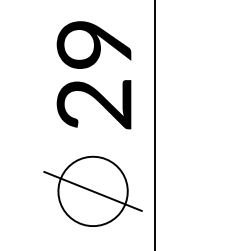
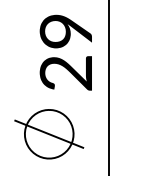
part: (93, 191) -> (49, 134), moved

